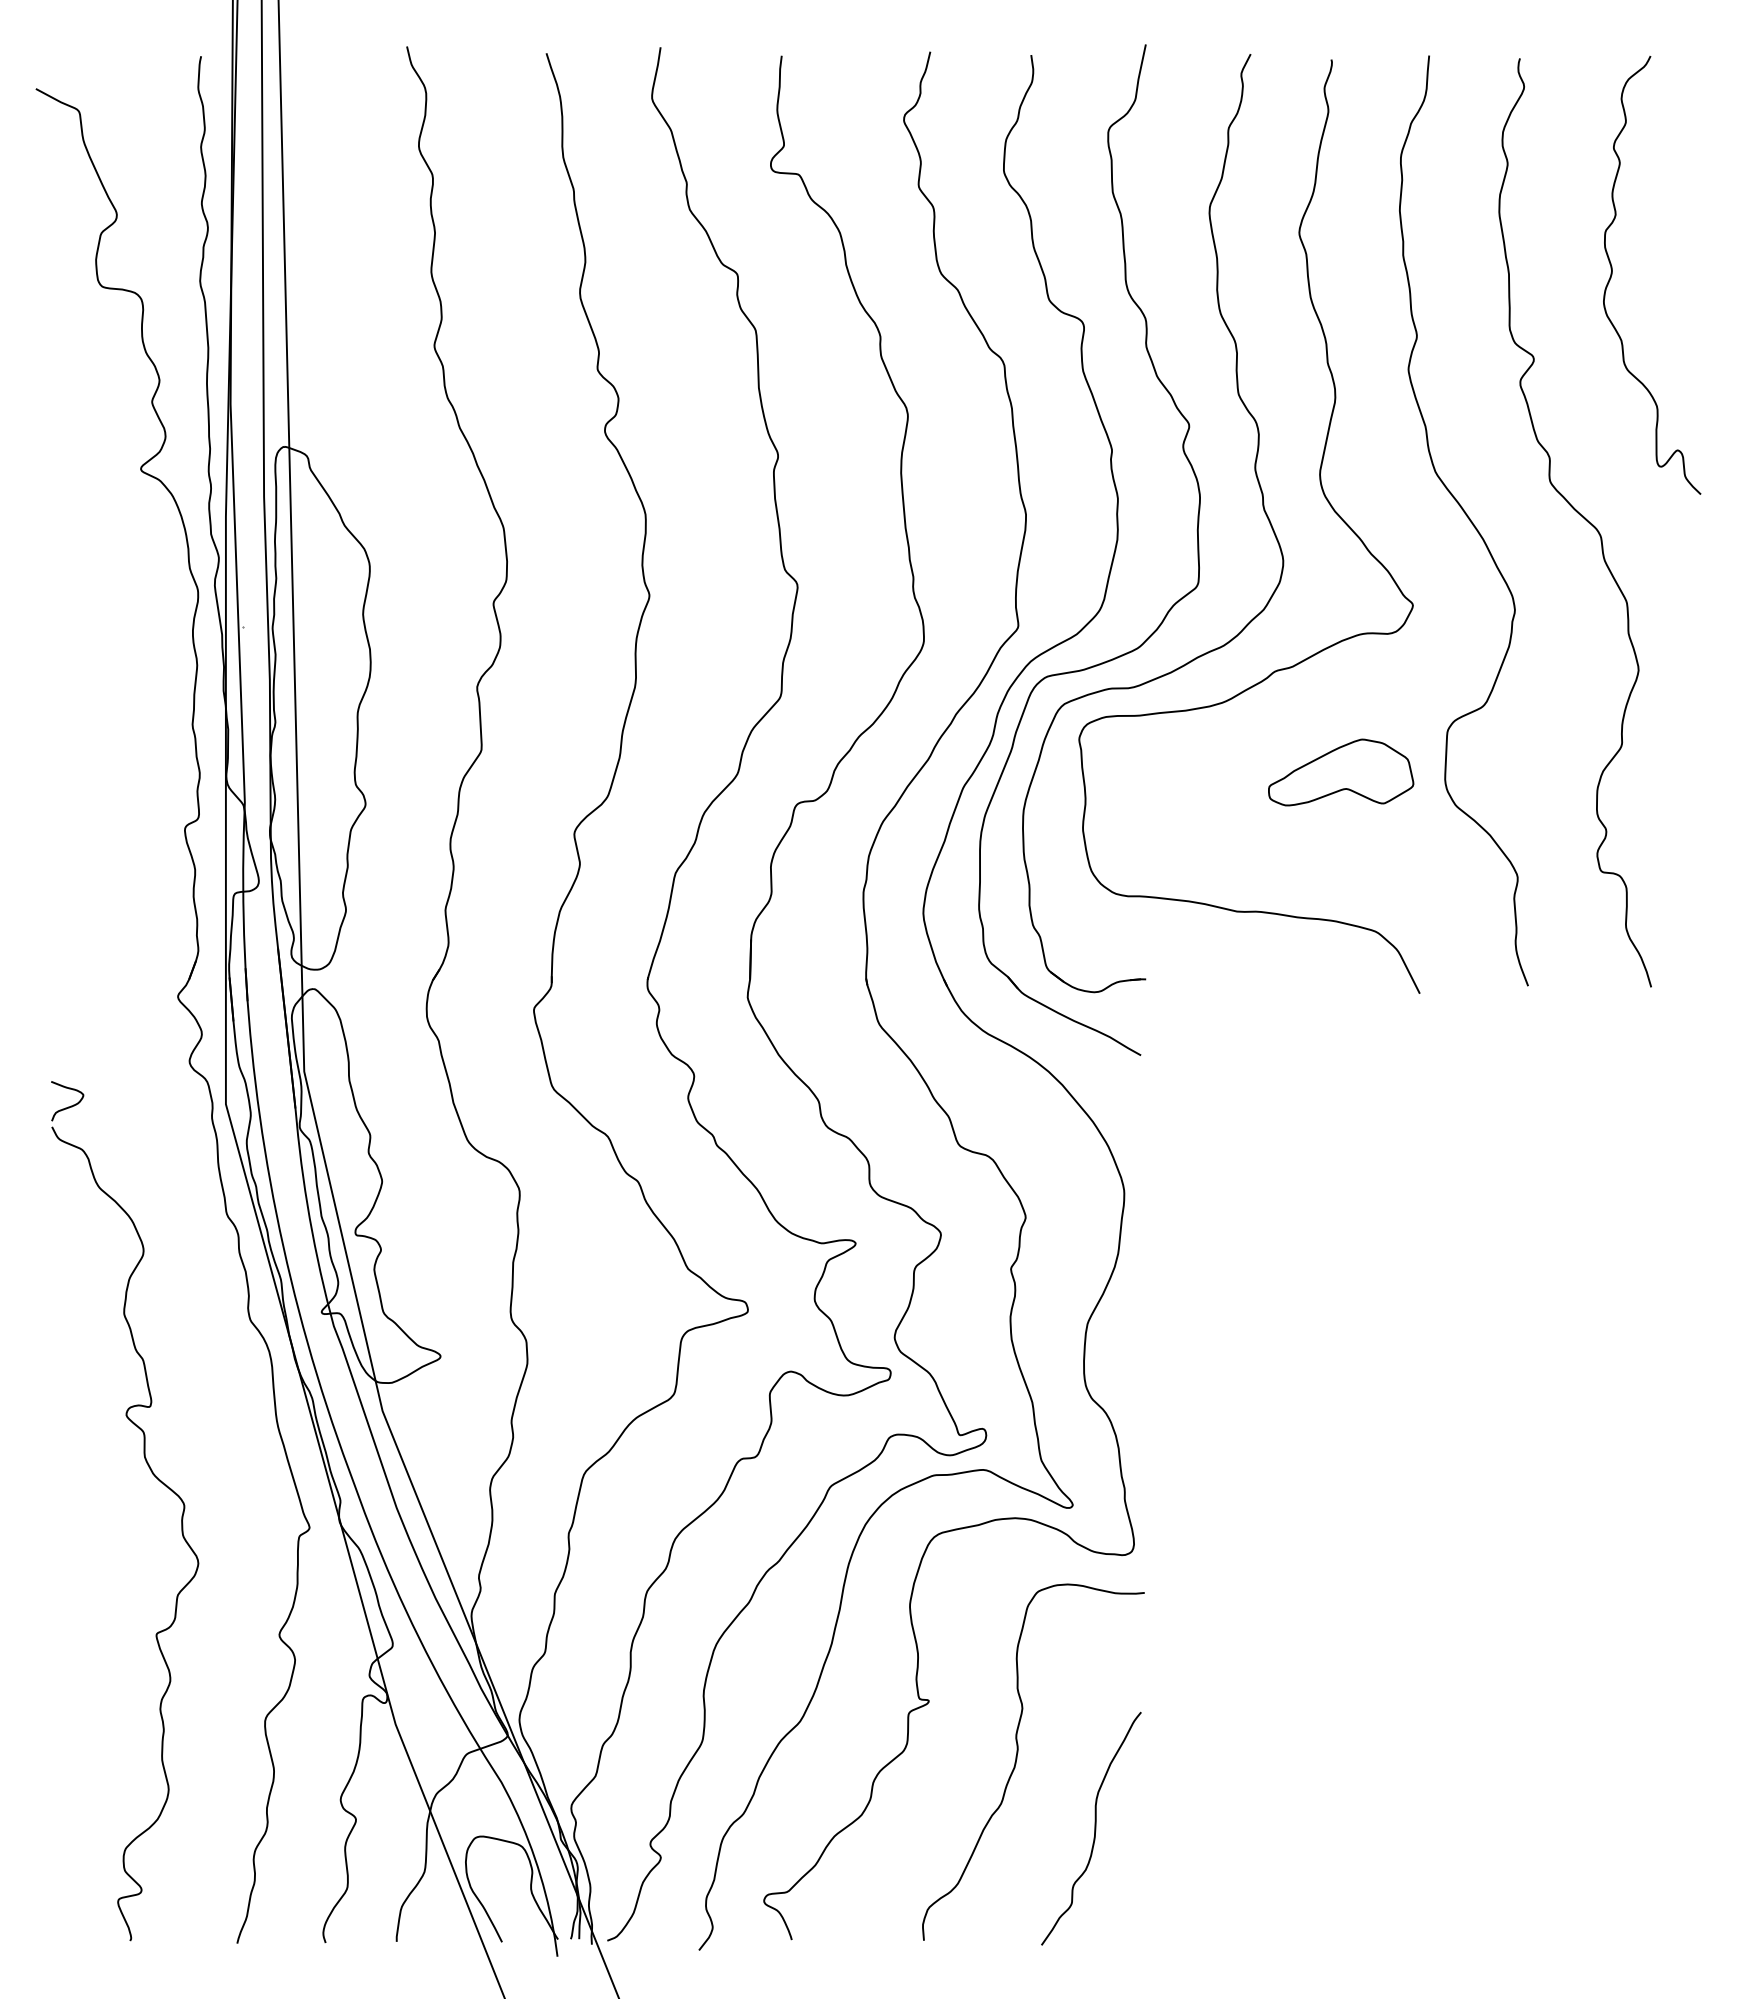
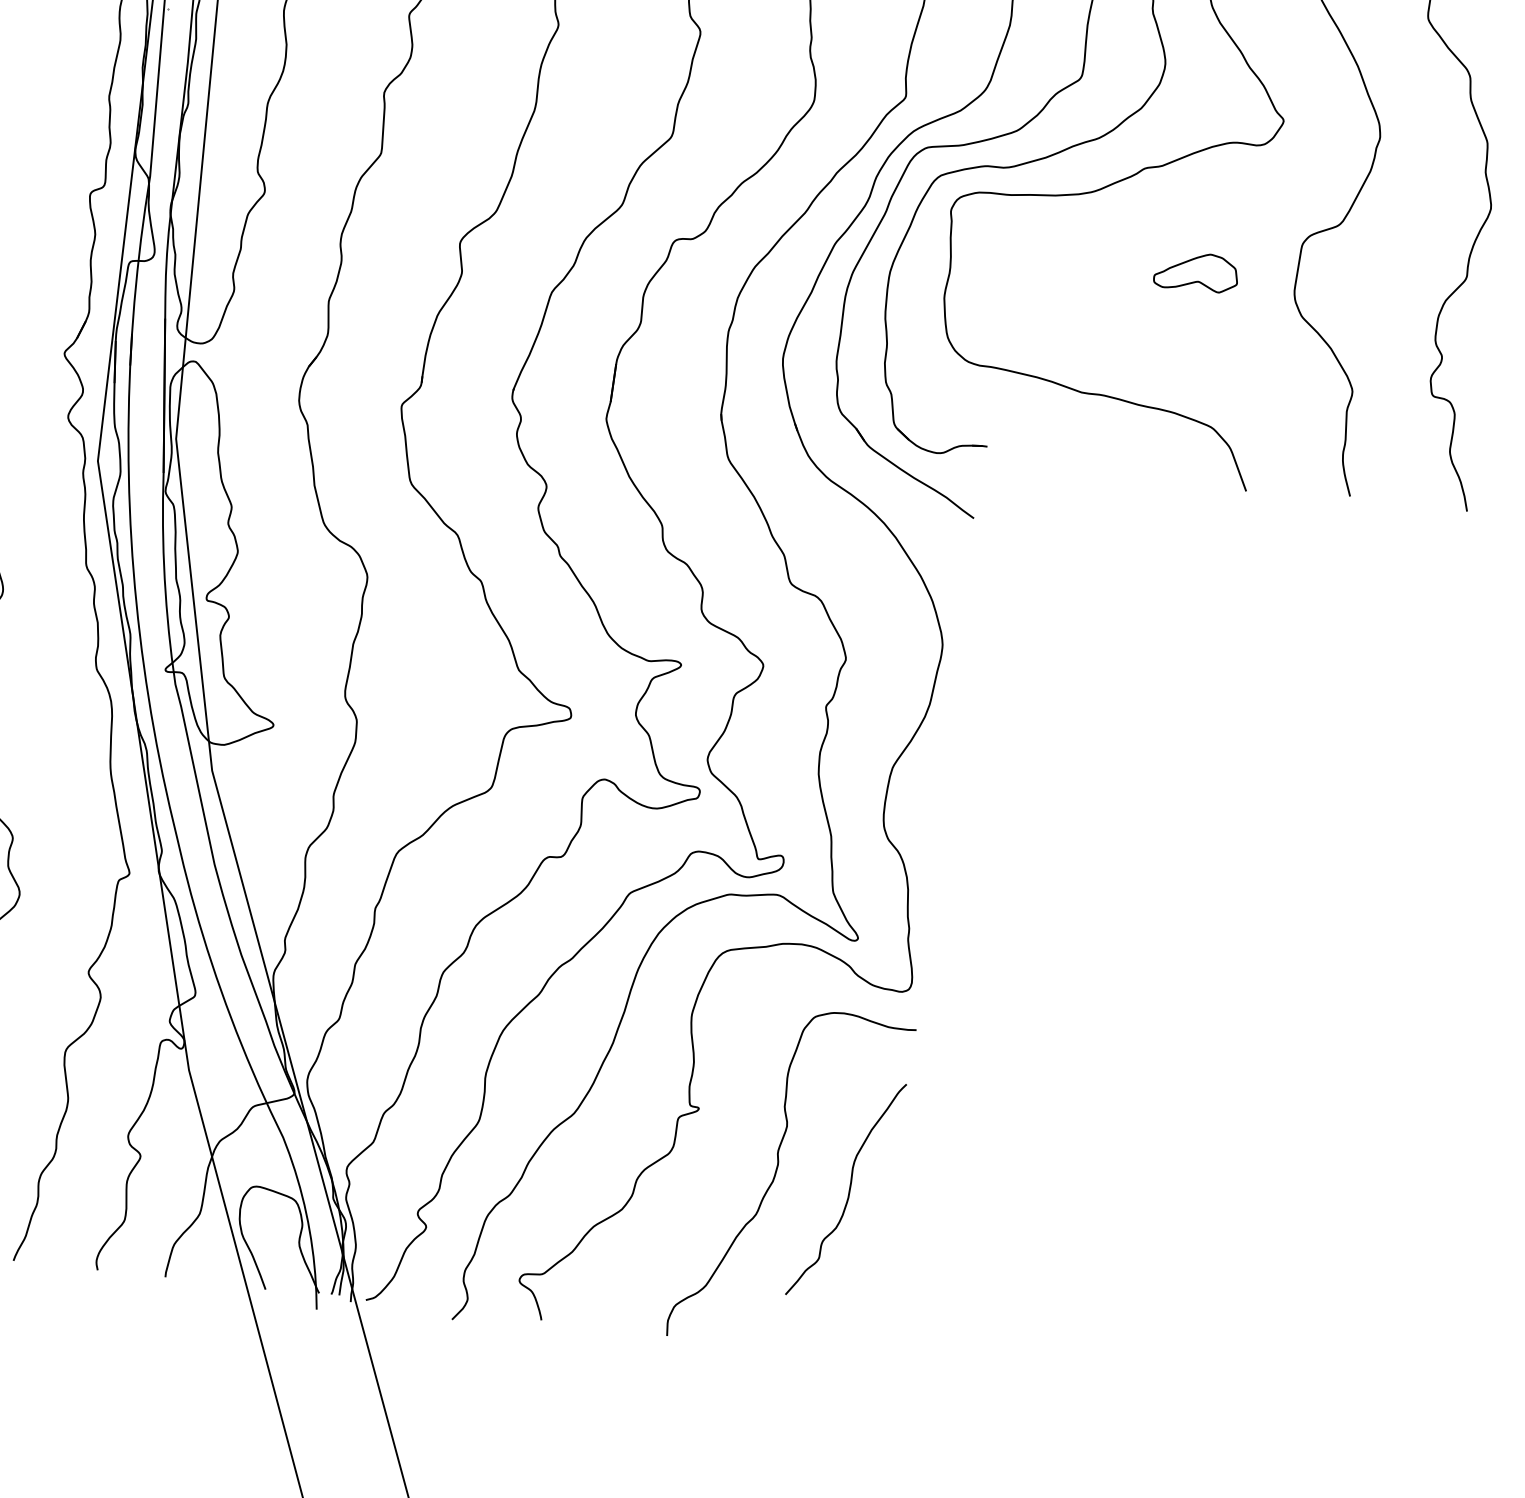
part: (1341, 772) -> (1196, 272), size x0.6
curve: (1094, 1828) -> (849, 1189), moved

